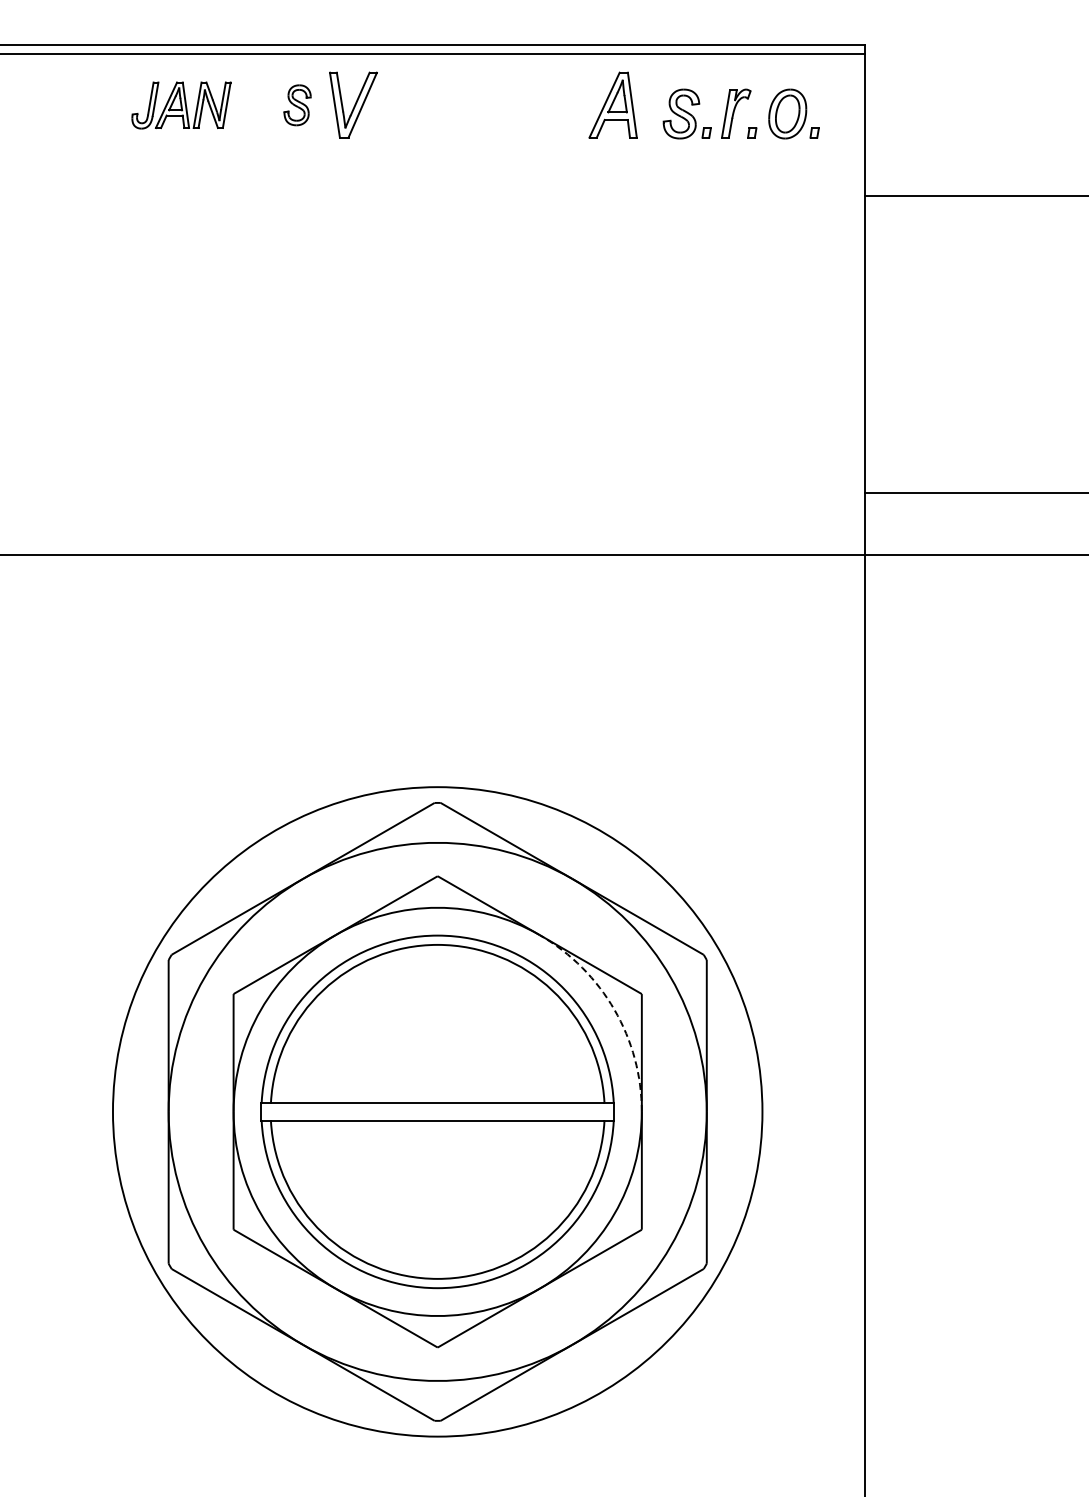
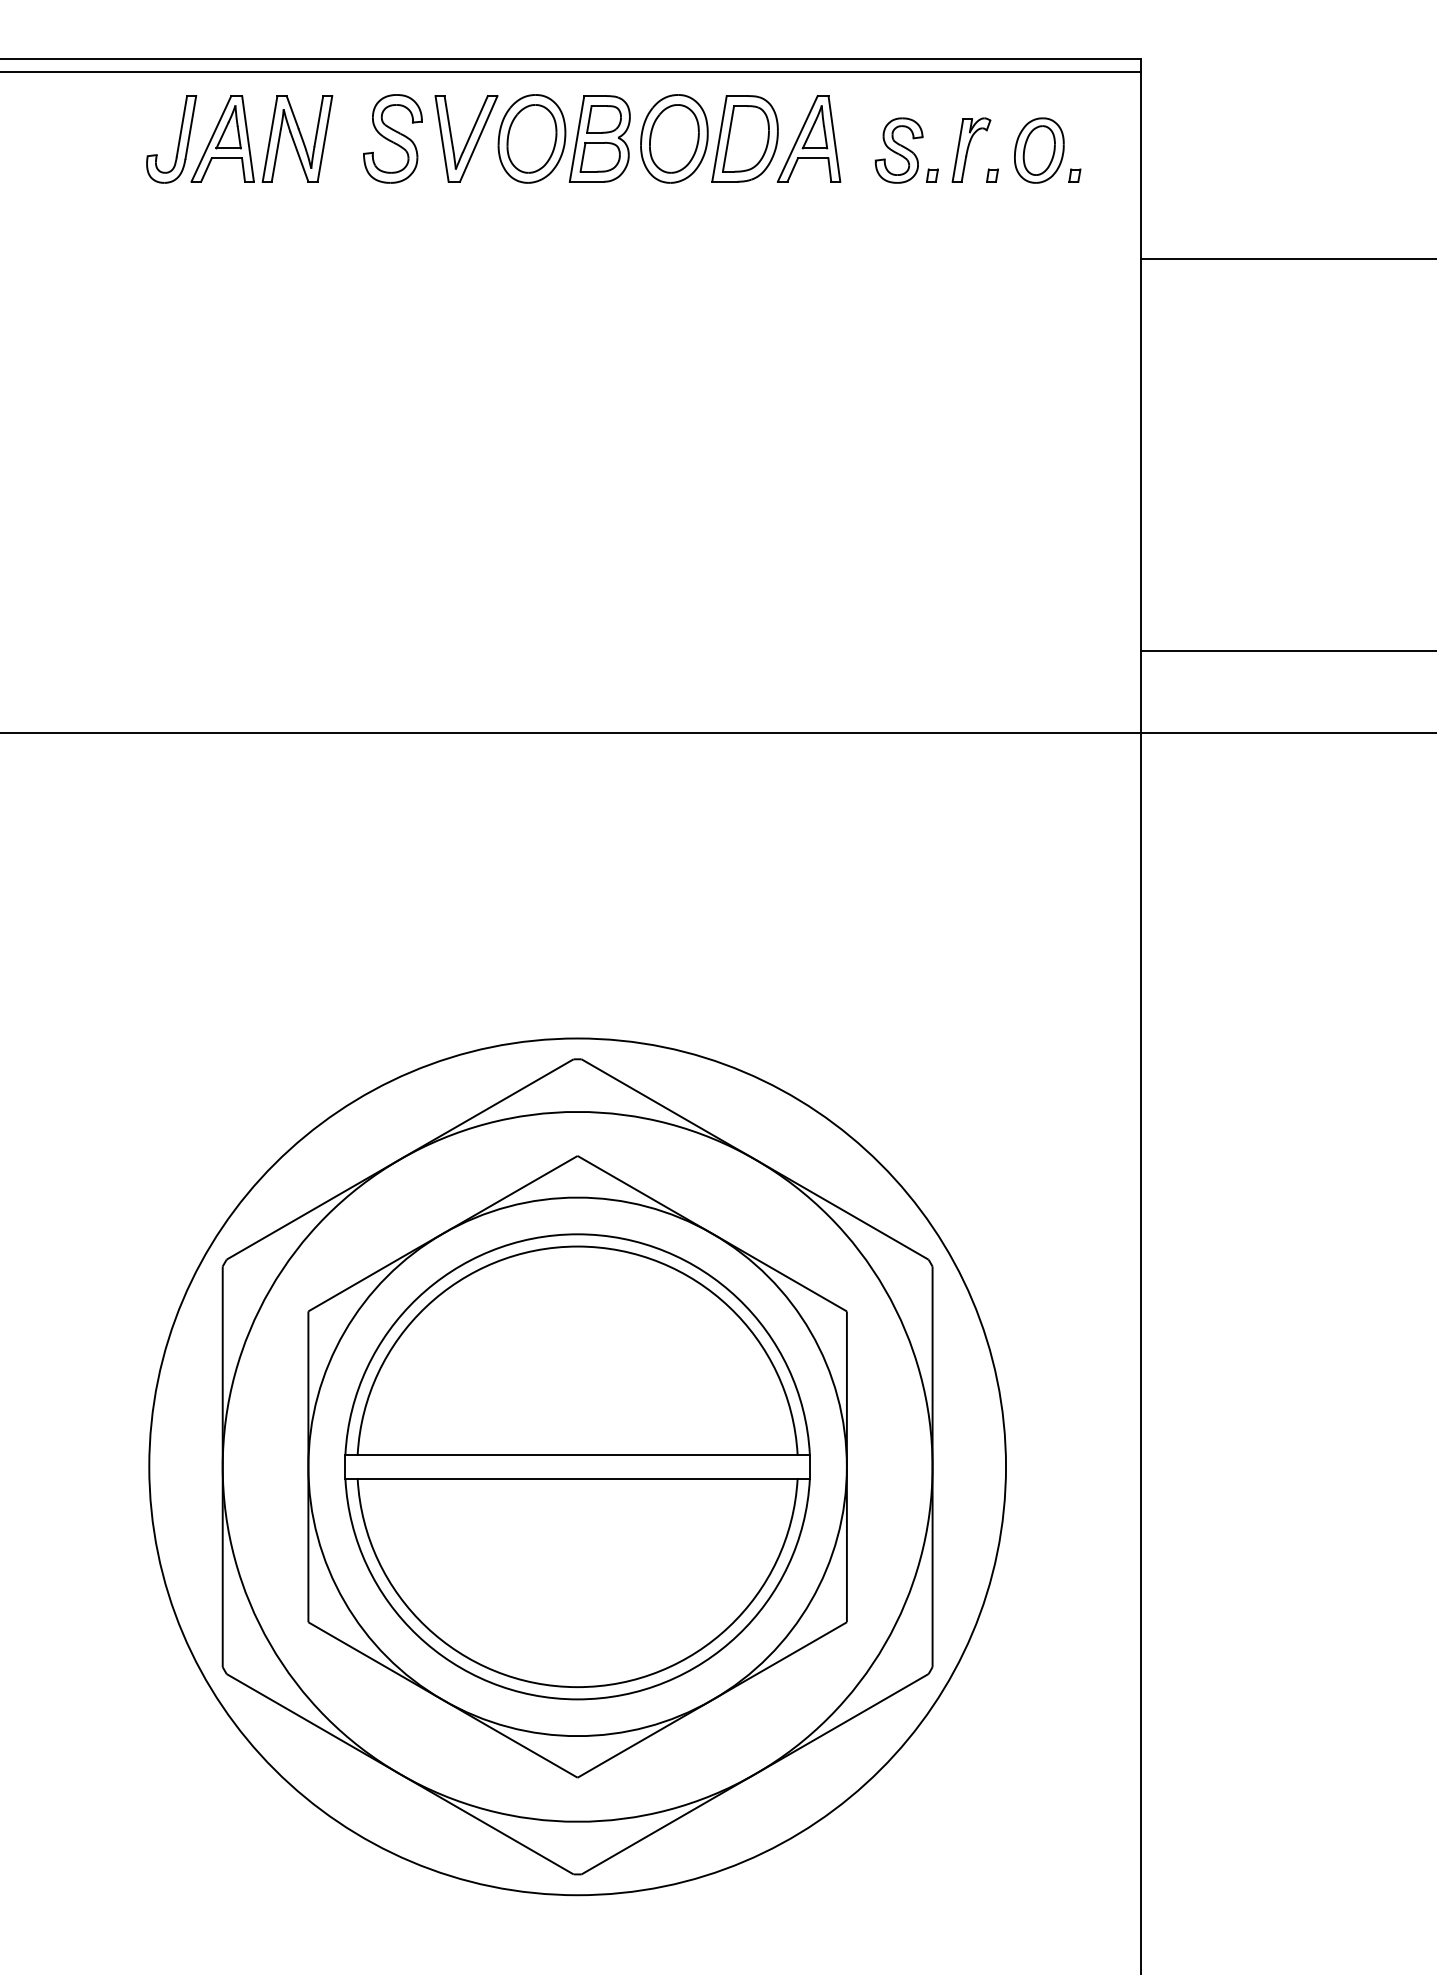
part: (181, 105) -> (239, 139), size x1.43
part: (297, 105) -> (392, 139), size x1.67
part: (483, 105) -> (638, 139), added
arc: (614, 1009) -> (810, 1331), dashed -> solid

